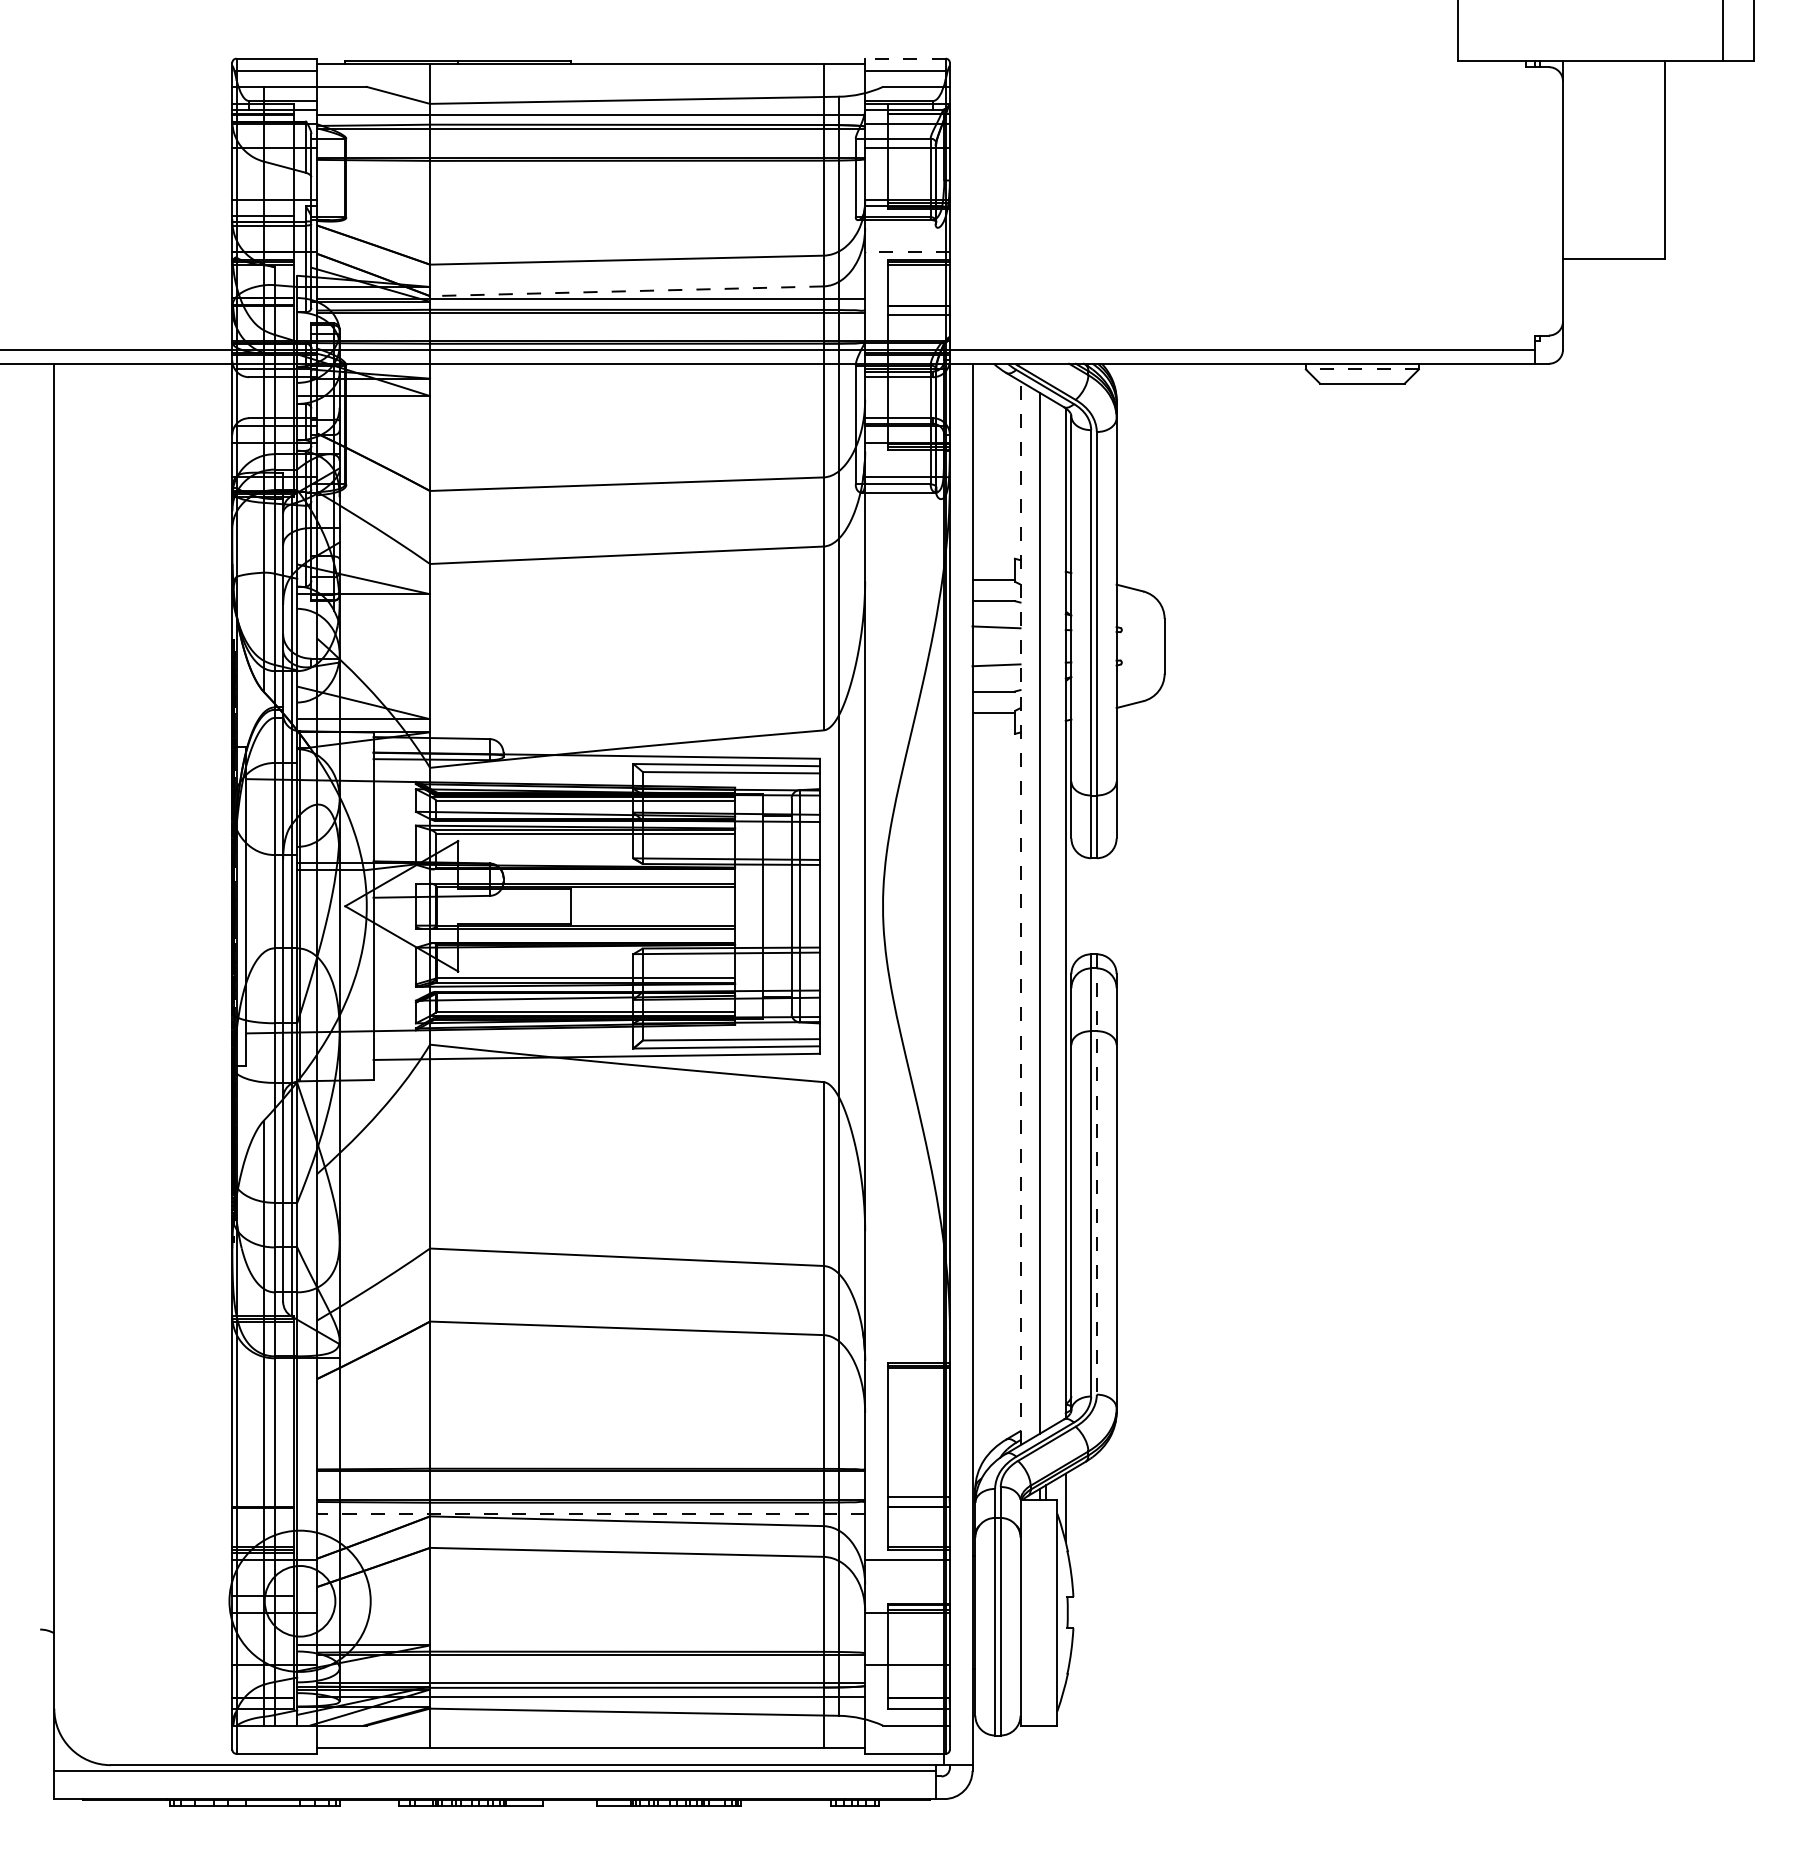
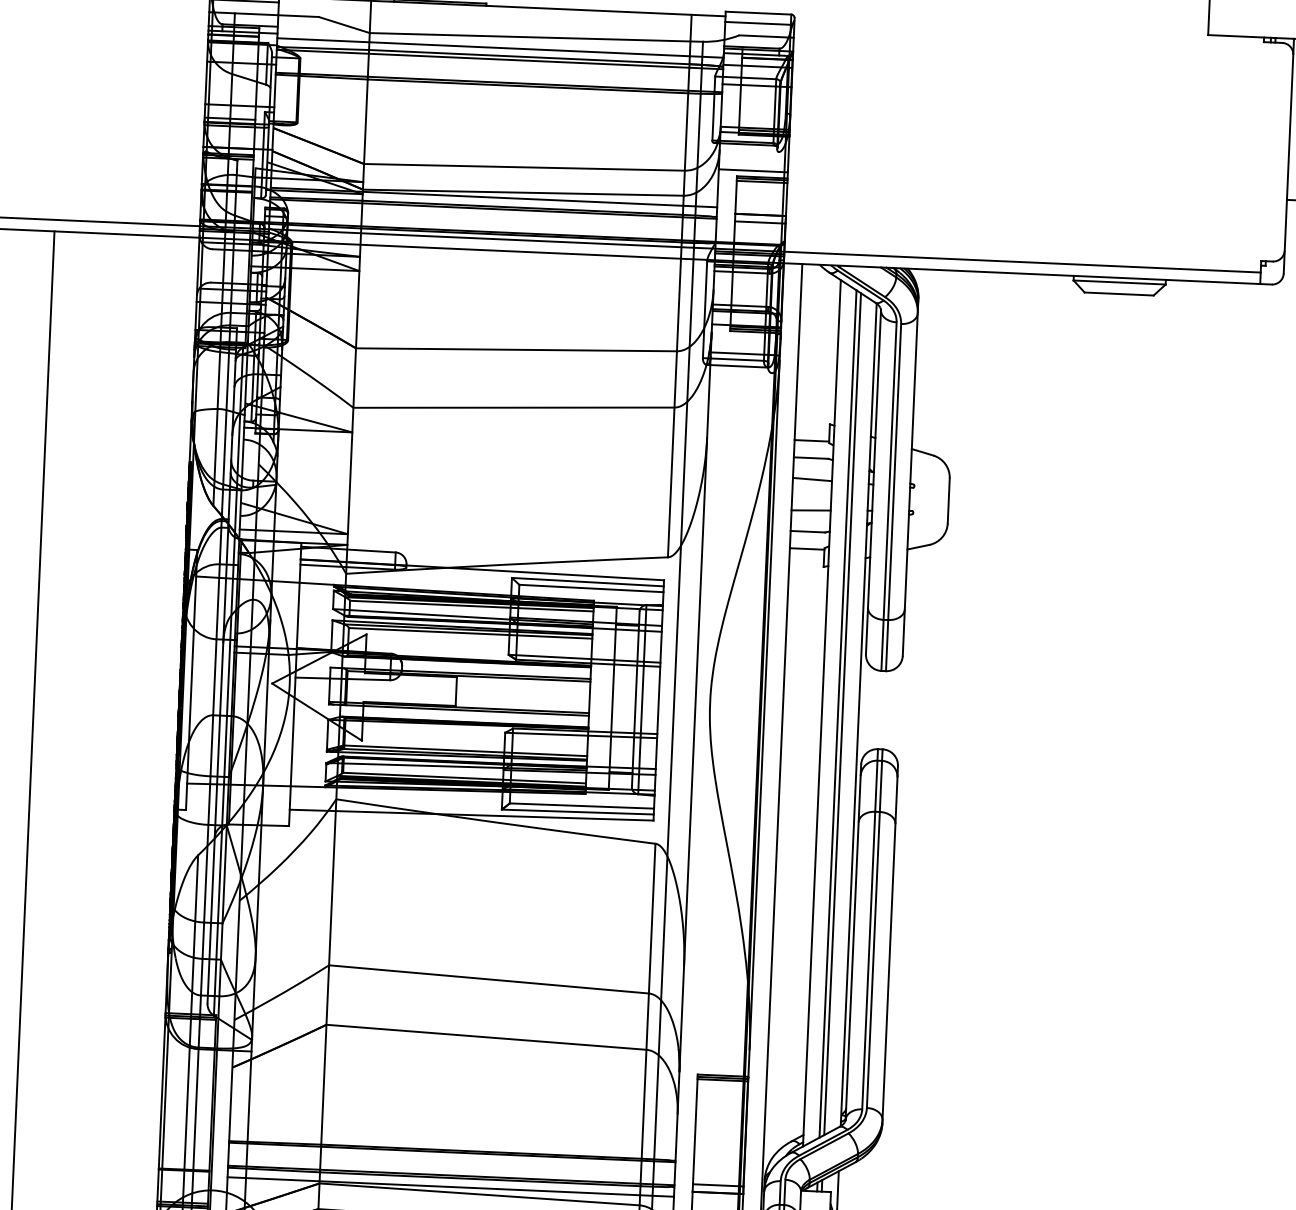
line: (904, 58) -> (757, 12), dashed -> solid
line: (907, 252) -> (753, 171), dashed -> solid
line: (626, 291) -> (523, 192), dashed -> solid
line: (1362, 369) -> (1119, 282), dashed -> solid
line: (1020, 913) -> (821, 713), dashed -> solid
line: (1045, 913) -> (842, 714), added
line: (1096, 1174) -> (874, 928), dashed -> solid
line: (590, 1513) -> (450, 1186), dashed -> solid

